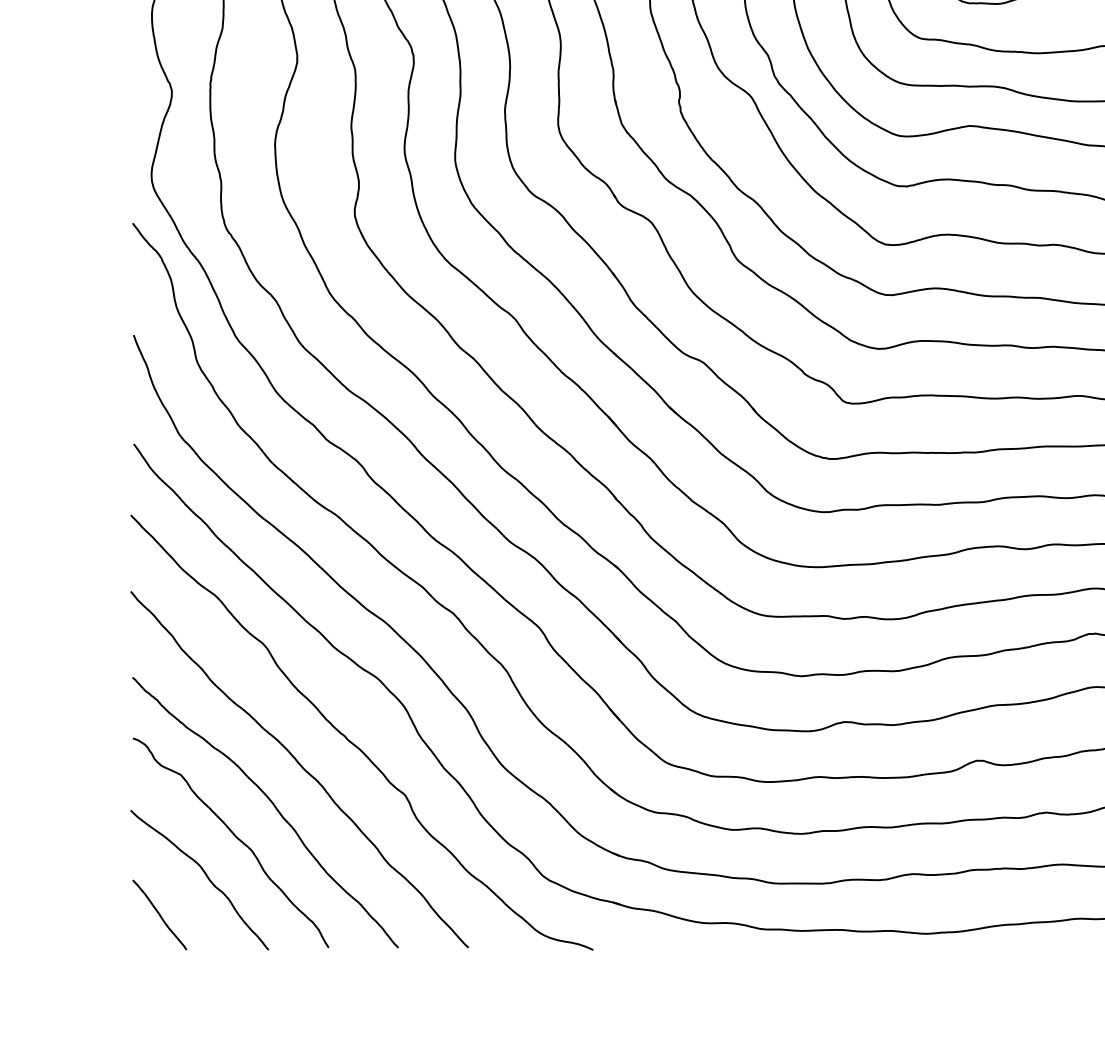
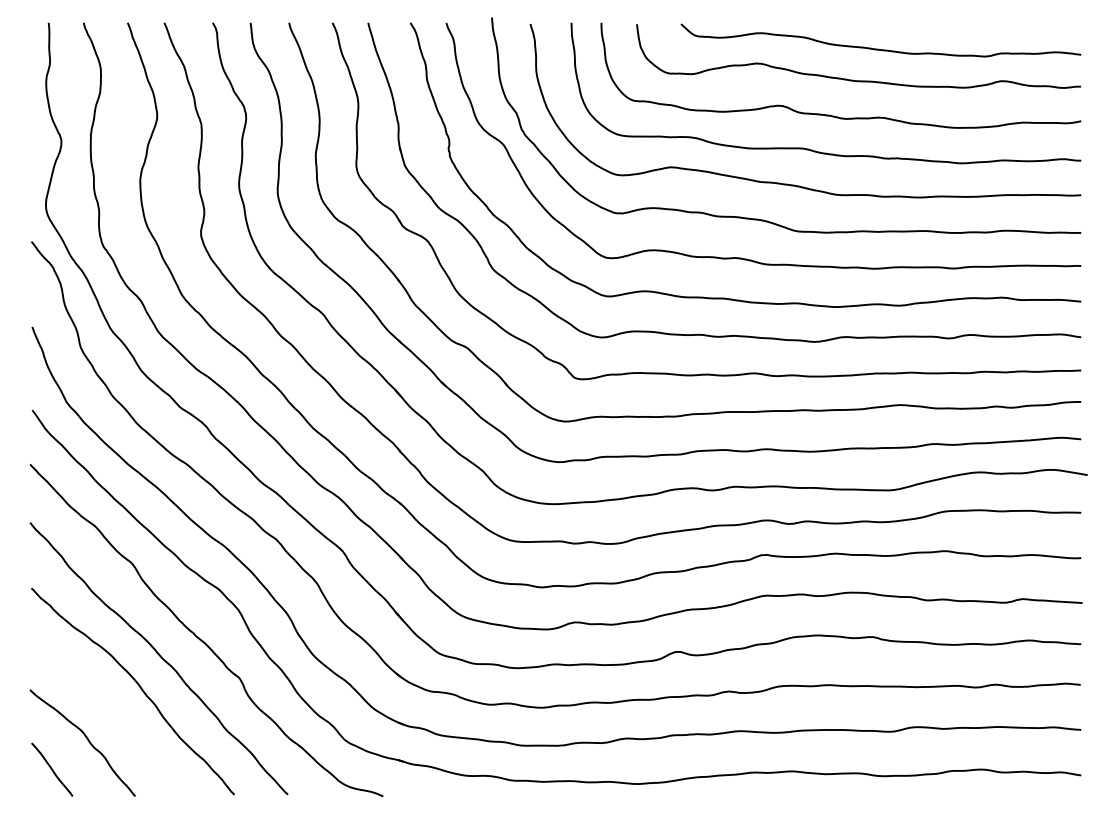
curve: (234, 837) -> (109, 710), removed

